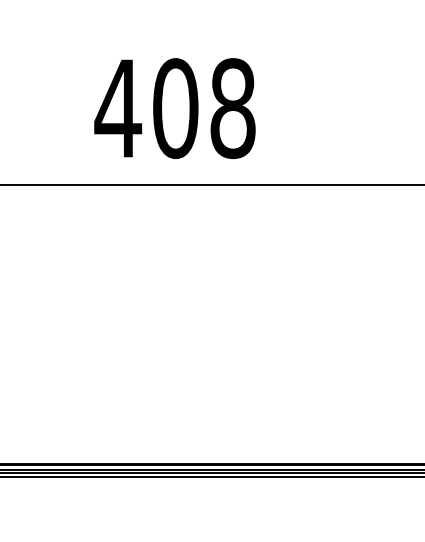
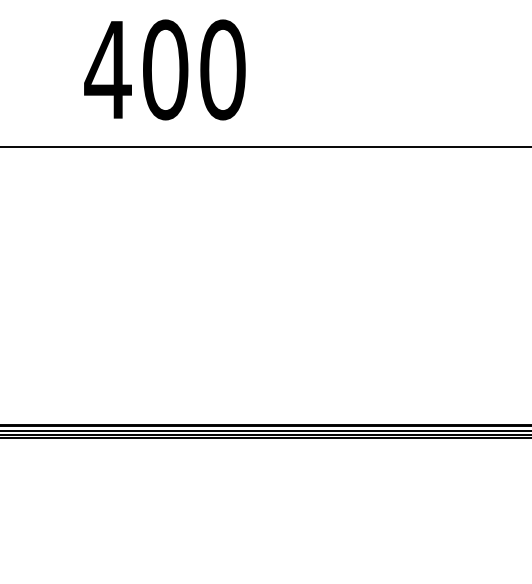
text: (232, 108) -> (222, 69), 408 -> 400

